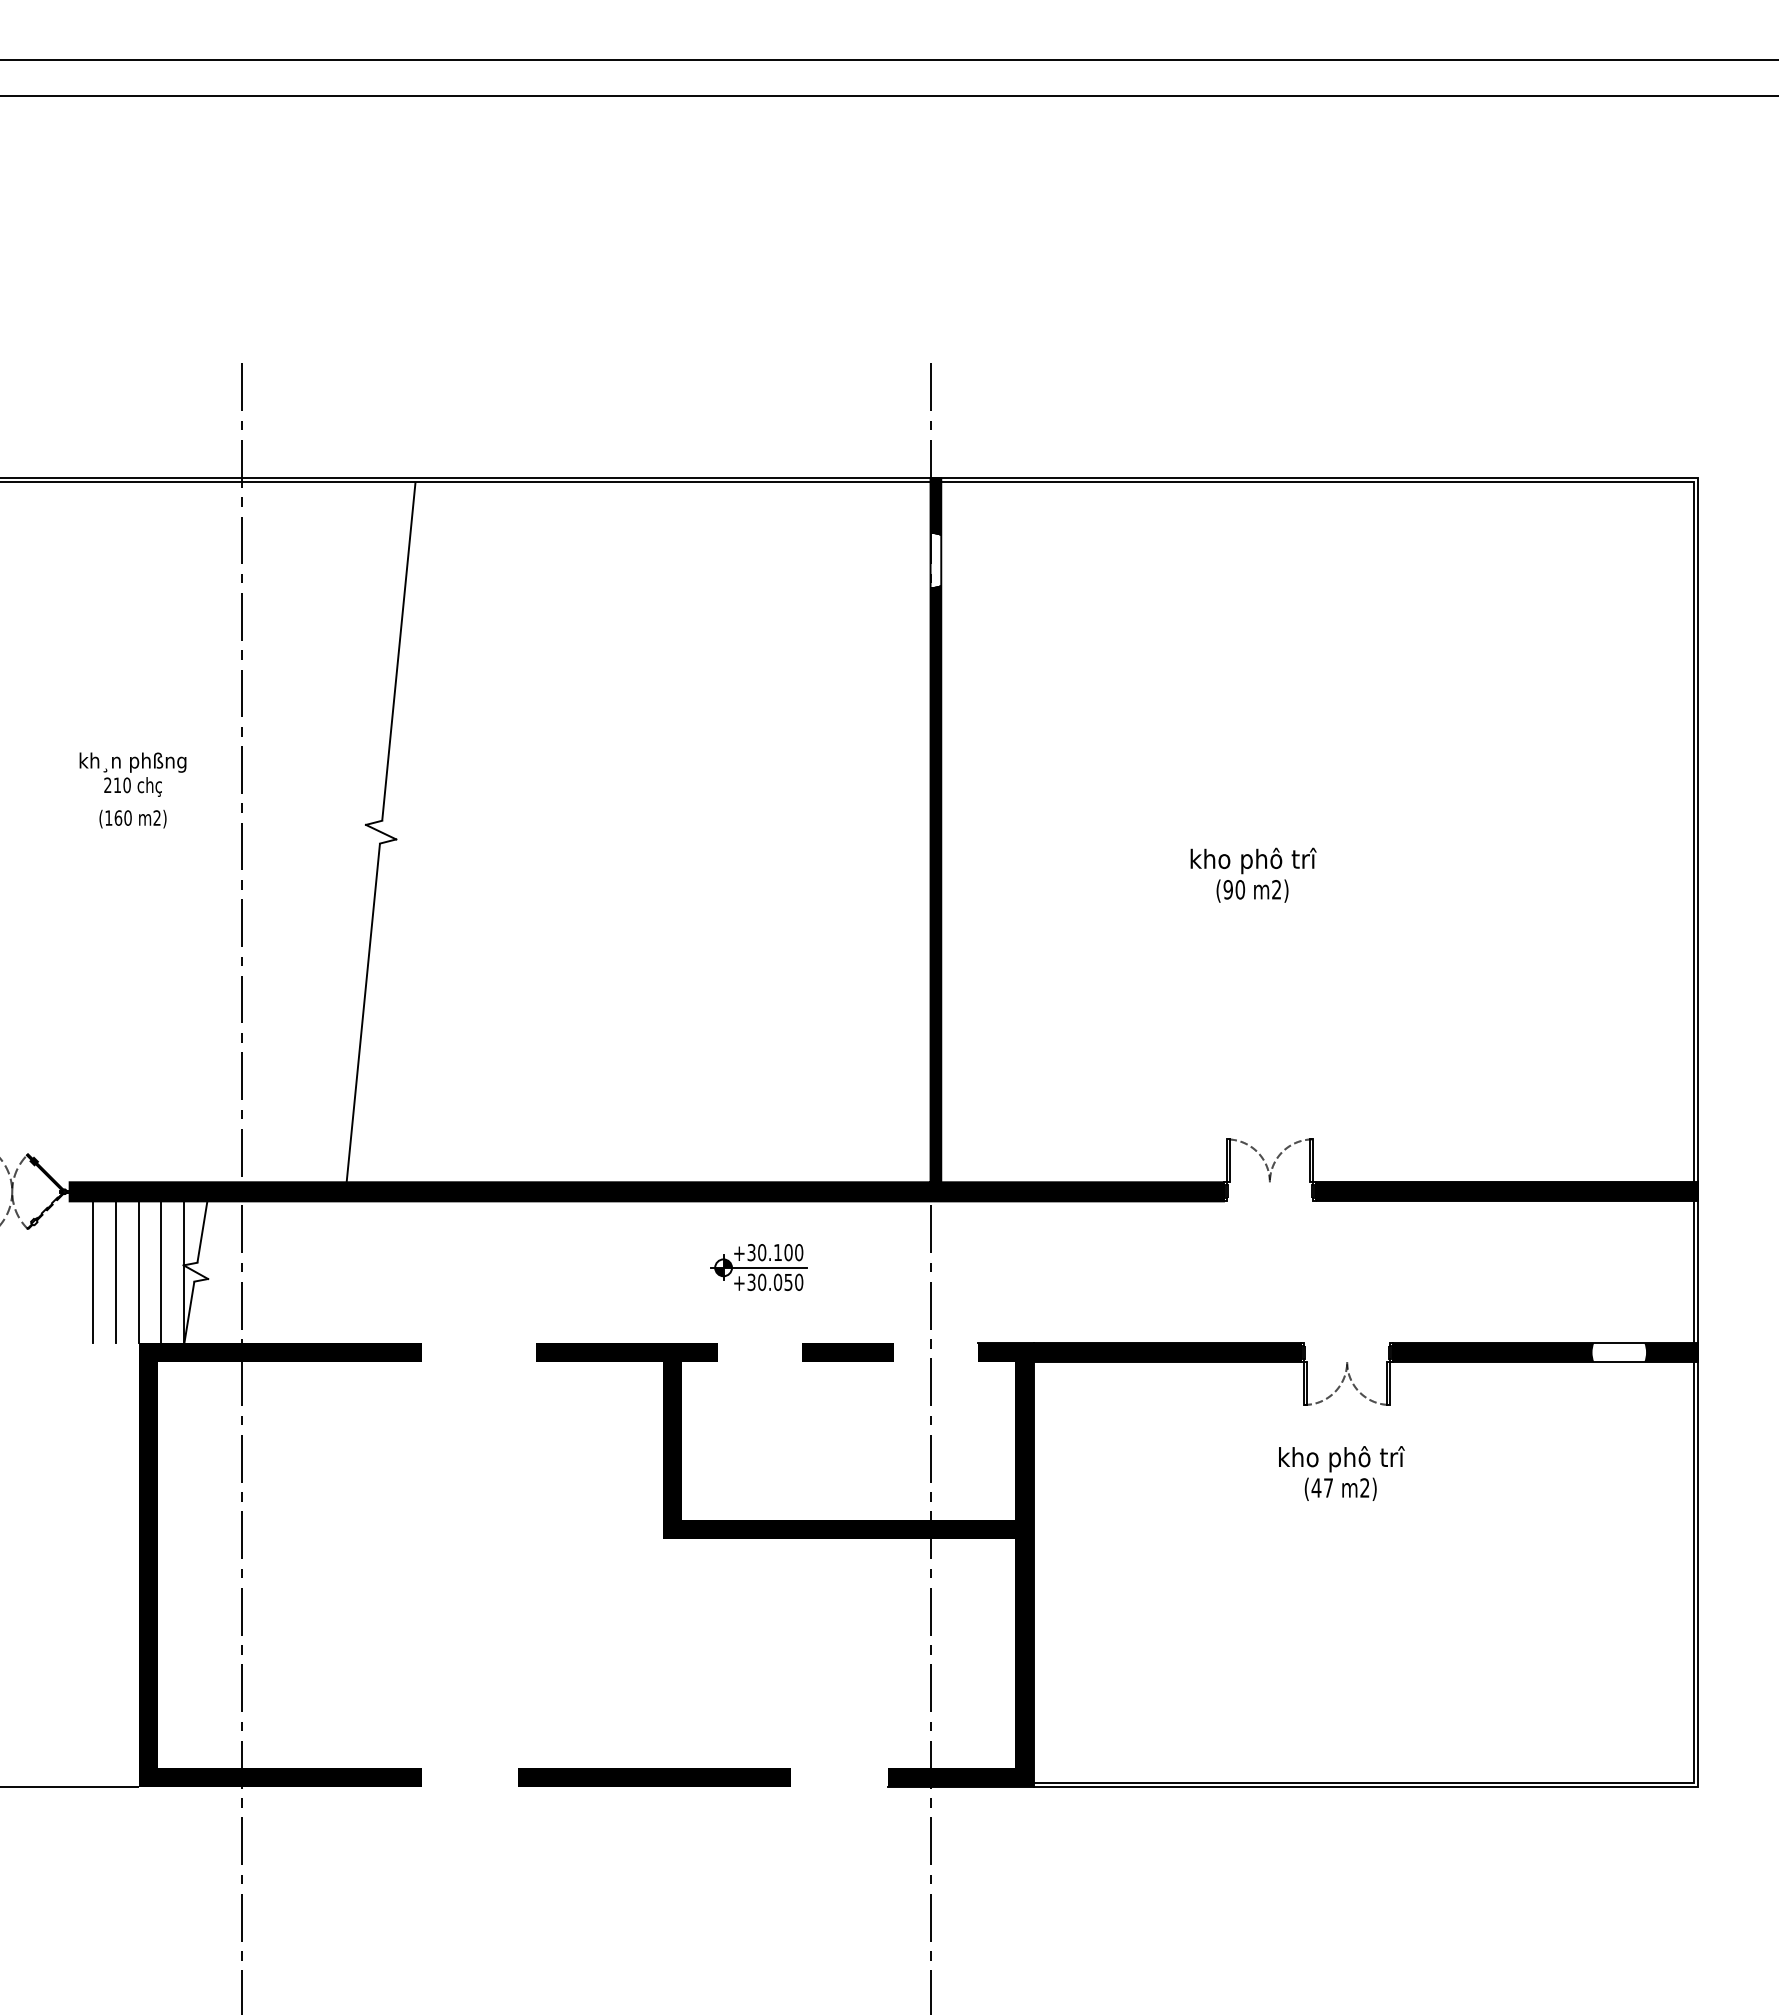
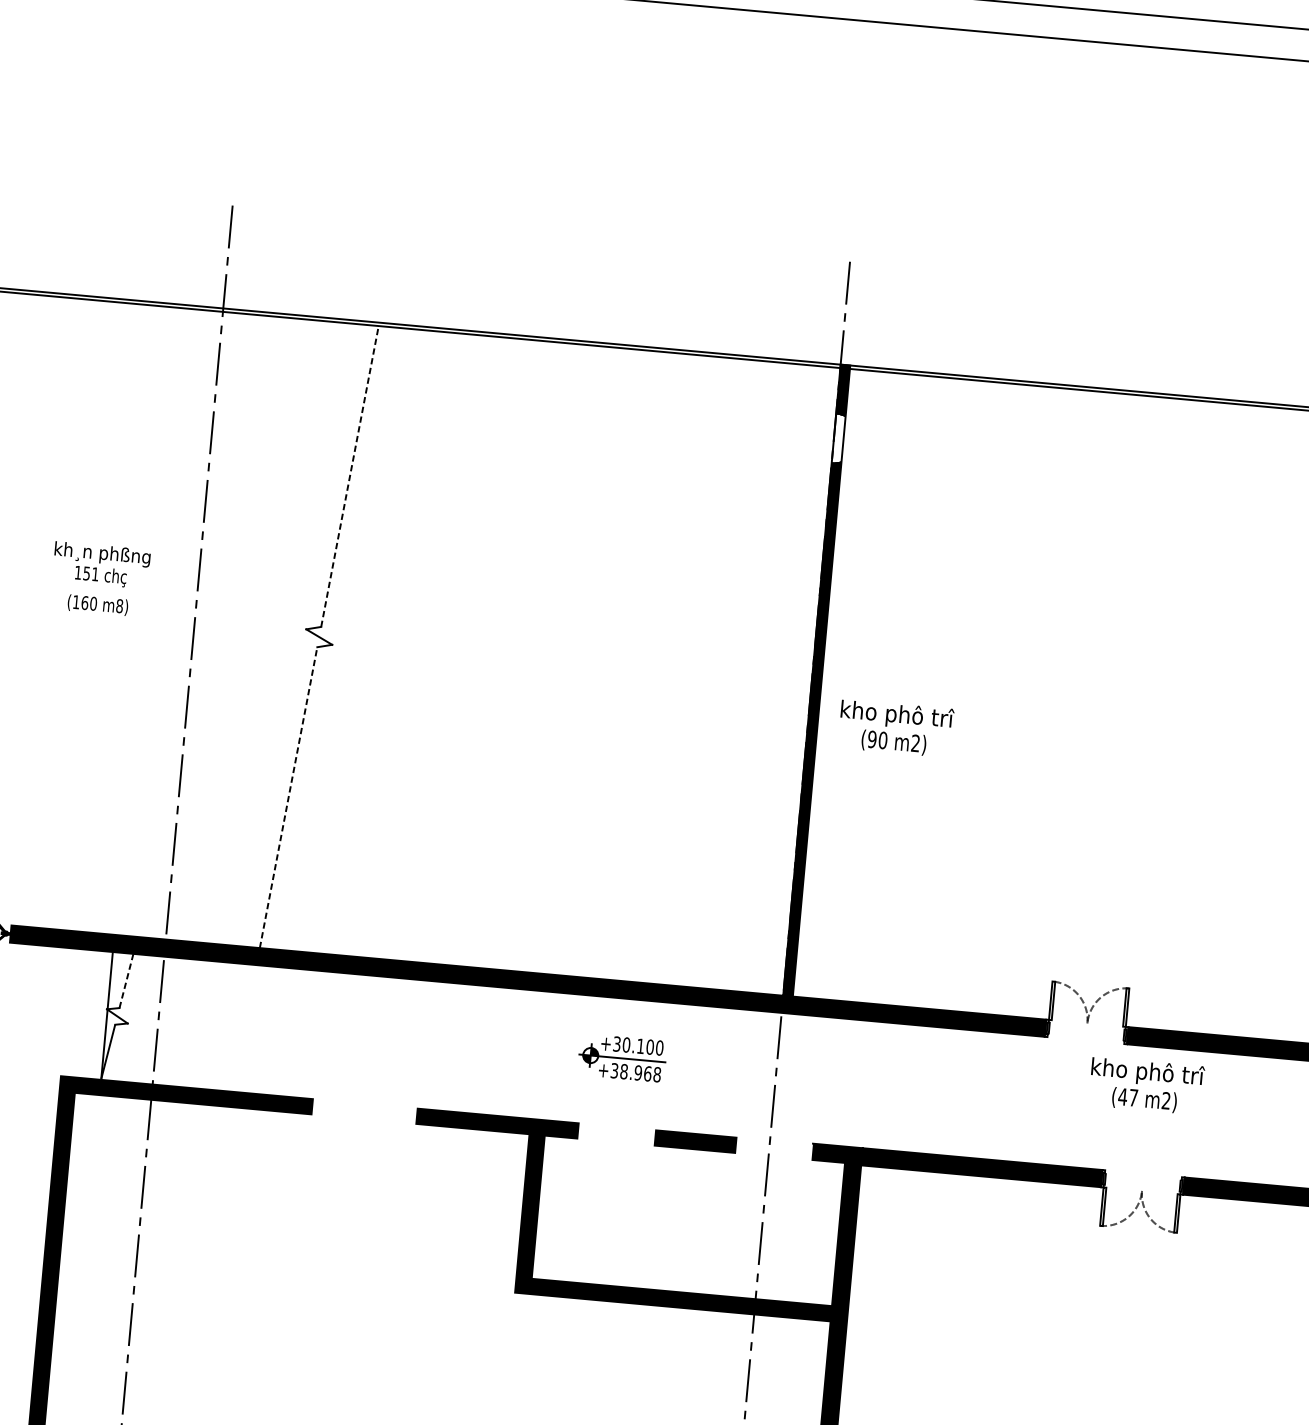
line: (398, 650) -> (349, 475), solid -> dashed
text: (117, 785) -> (86, 573), 210 -> 151
text: (156, 817) -> (119, 605), m2) -> m8)
text: (1253, 874) -> (896, 727), moved
line: (363, 1012) -> (288, 797), solid -> dashed
line: (202, 1231) -> (126, 980), solid -> dashed
line: (92, 1271) -> (24, 1007), removed
line: (115, 1271) -> (45, 1009), removed
line: (138, 1271) -> (65, 1011), removed
line: (161, 1271) -> (86, 1012), removed
text: (780, 1282) -> (640, 1073), +30.050 -> +38.968
text: (1341, 1473) -> (1146, 1085), moved

